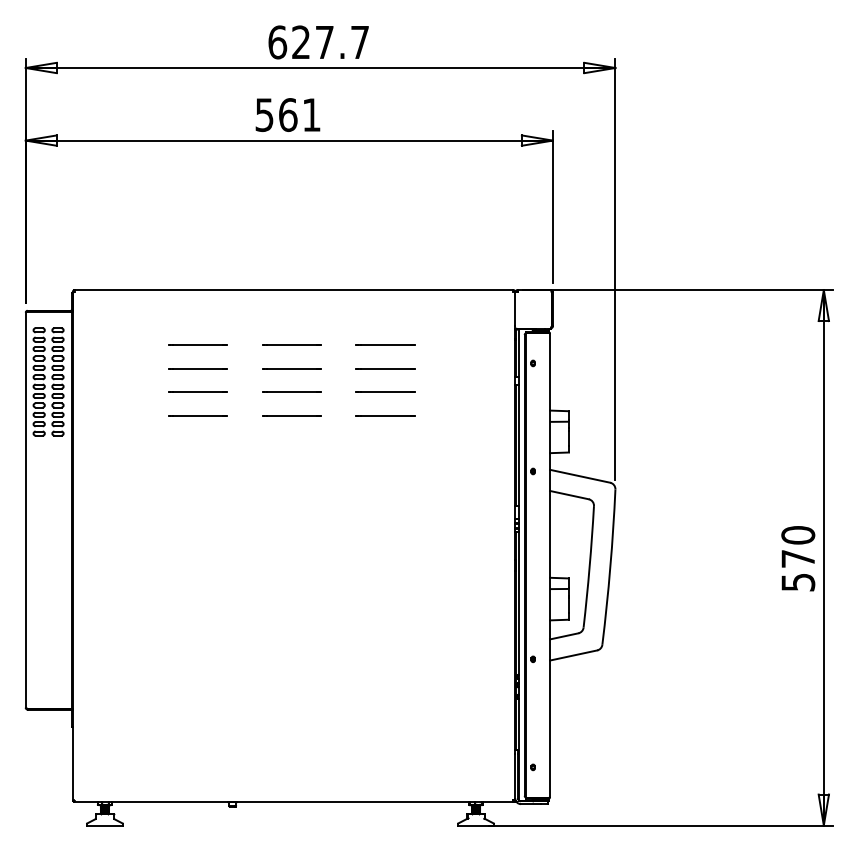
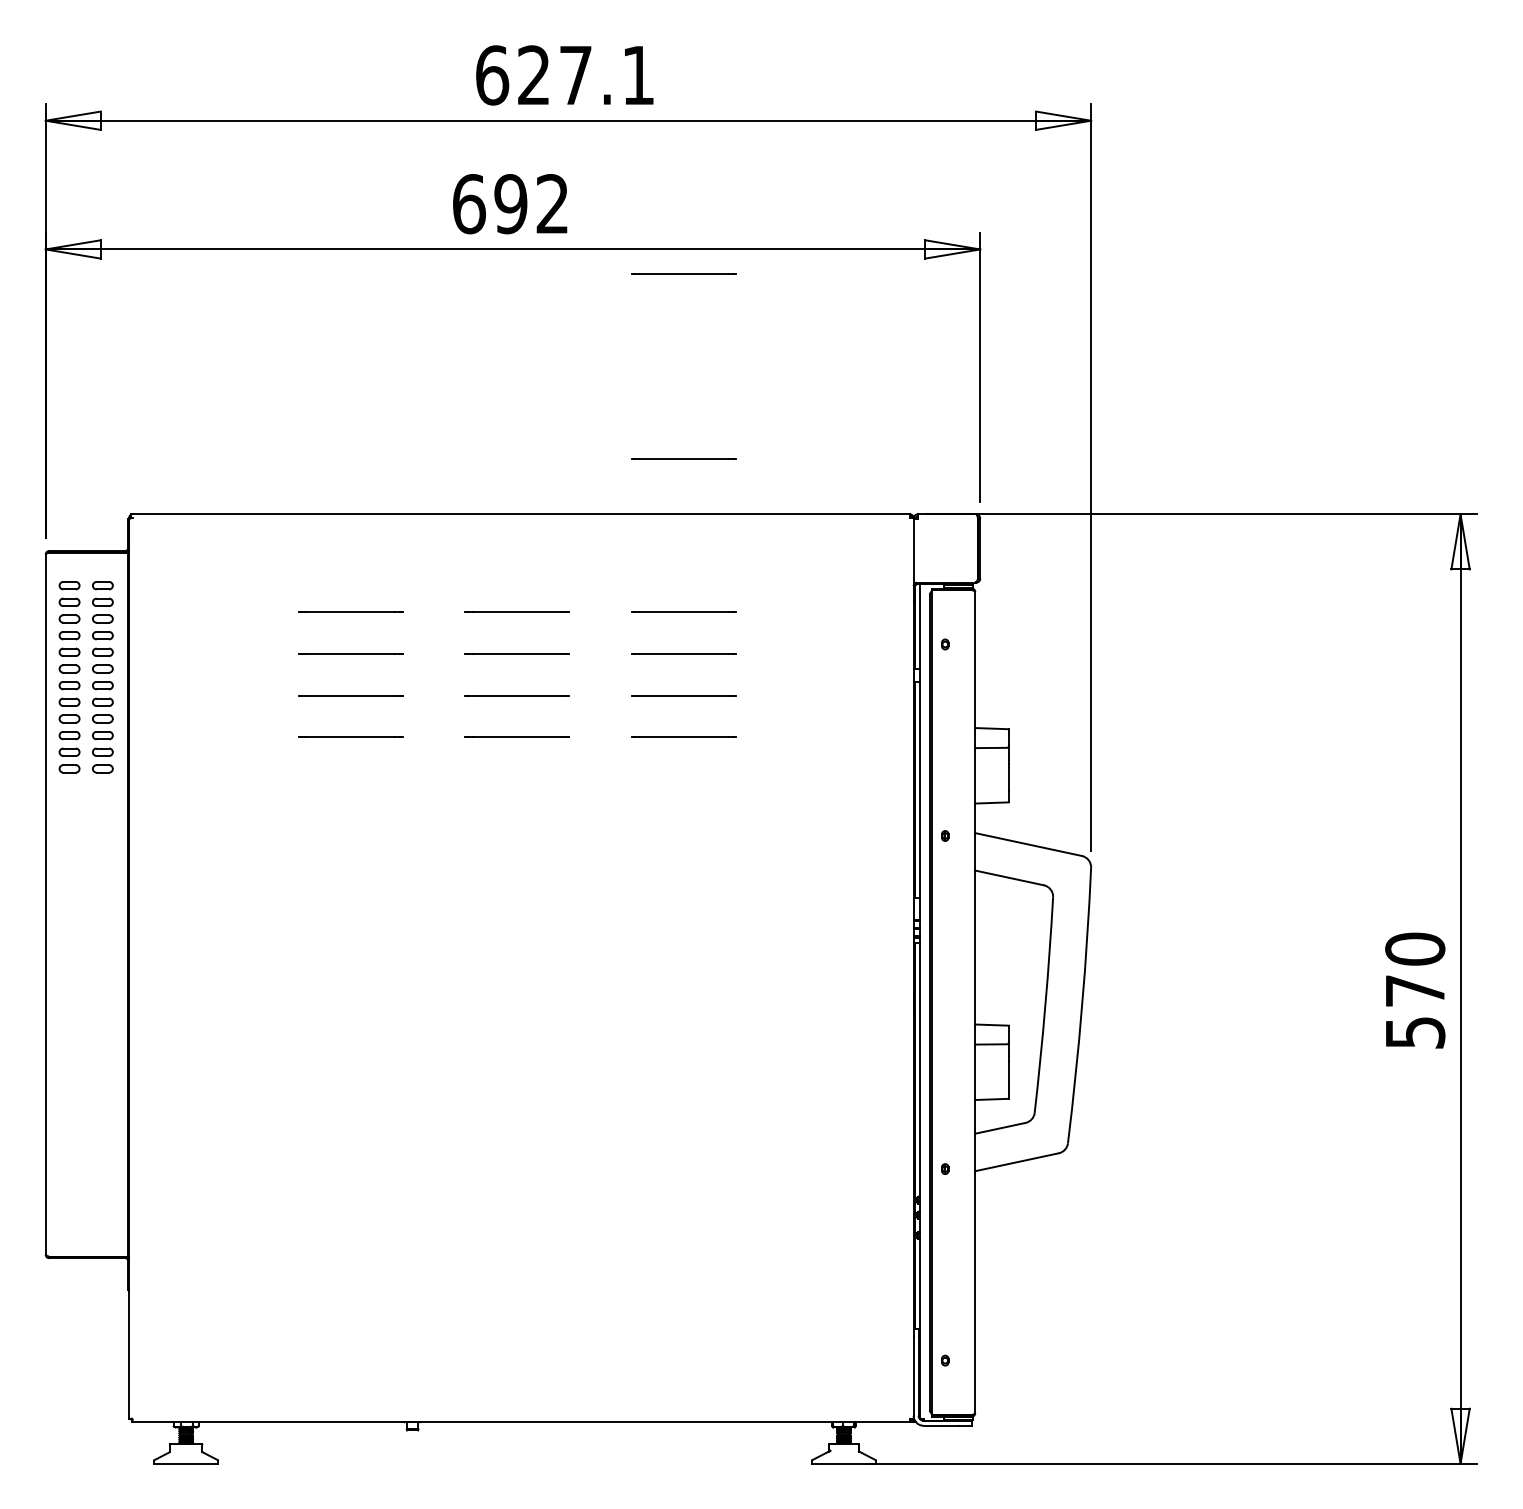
text: (359, 42) -> (637, 75), 627.7 -> 627.1
text: (287, 115) -> (509, 204), 561 -> 692
line: (385, 153) -> (683, 272), added
line: (385, 258) -> (683, 458), added

